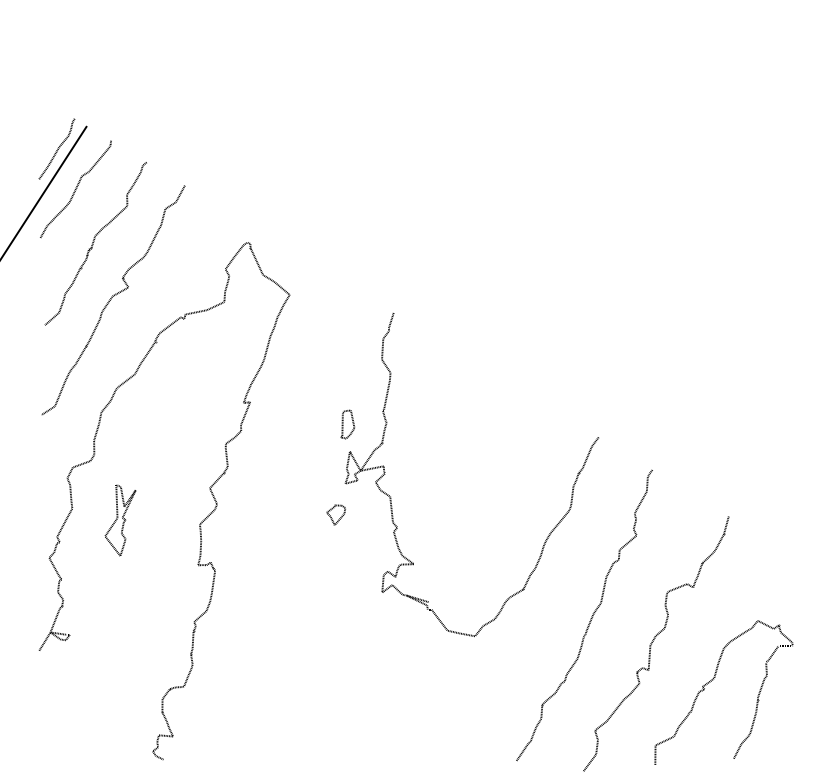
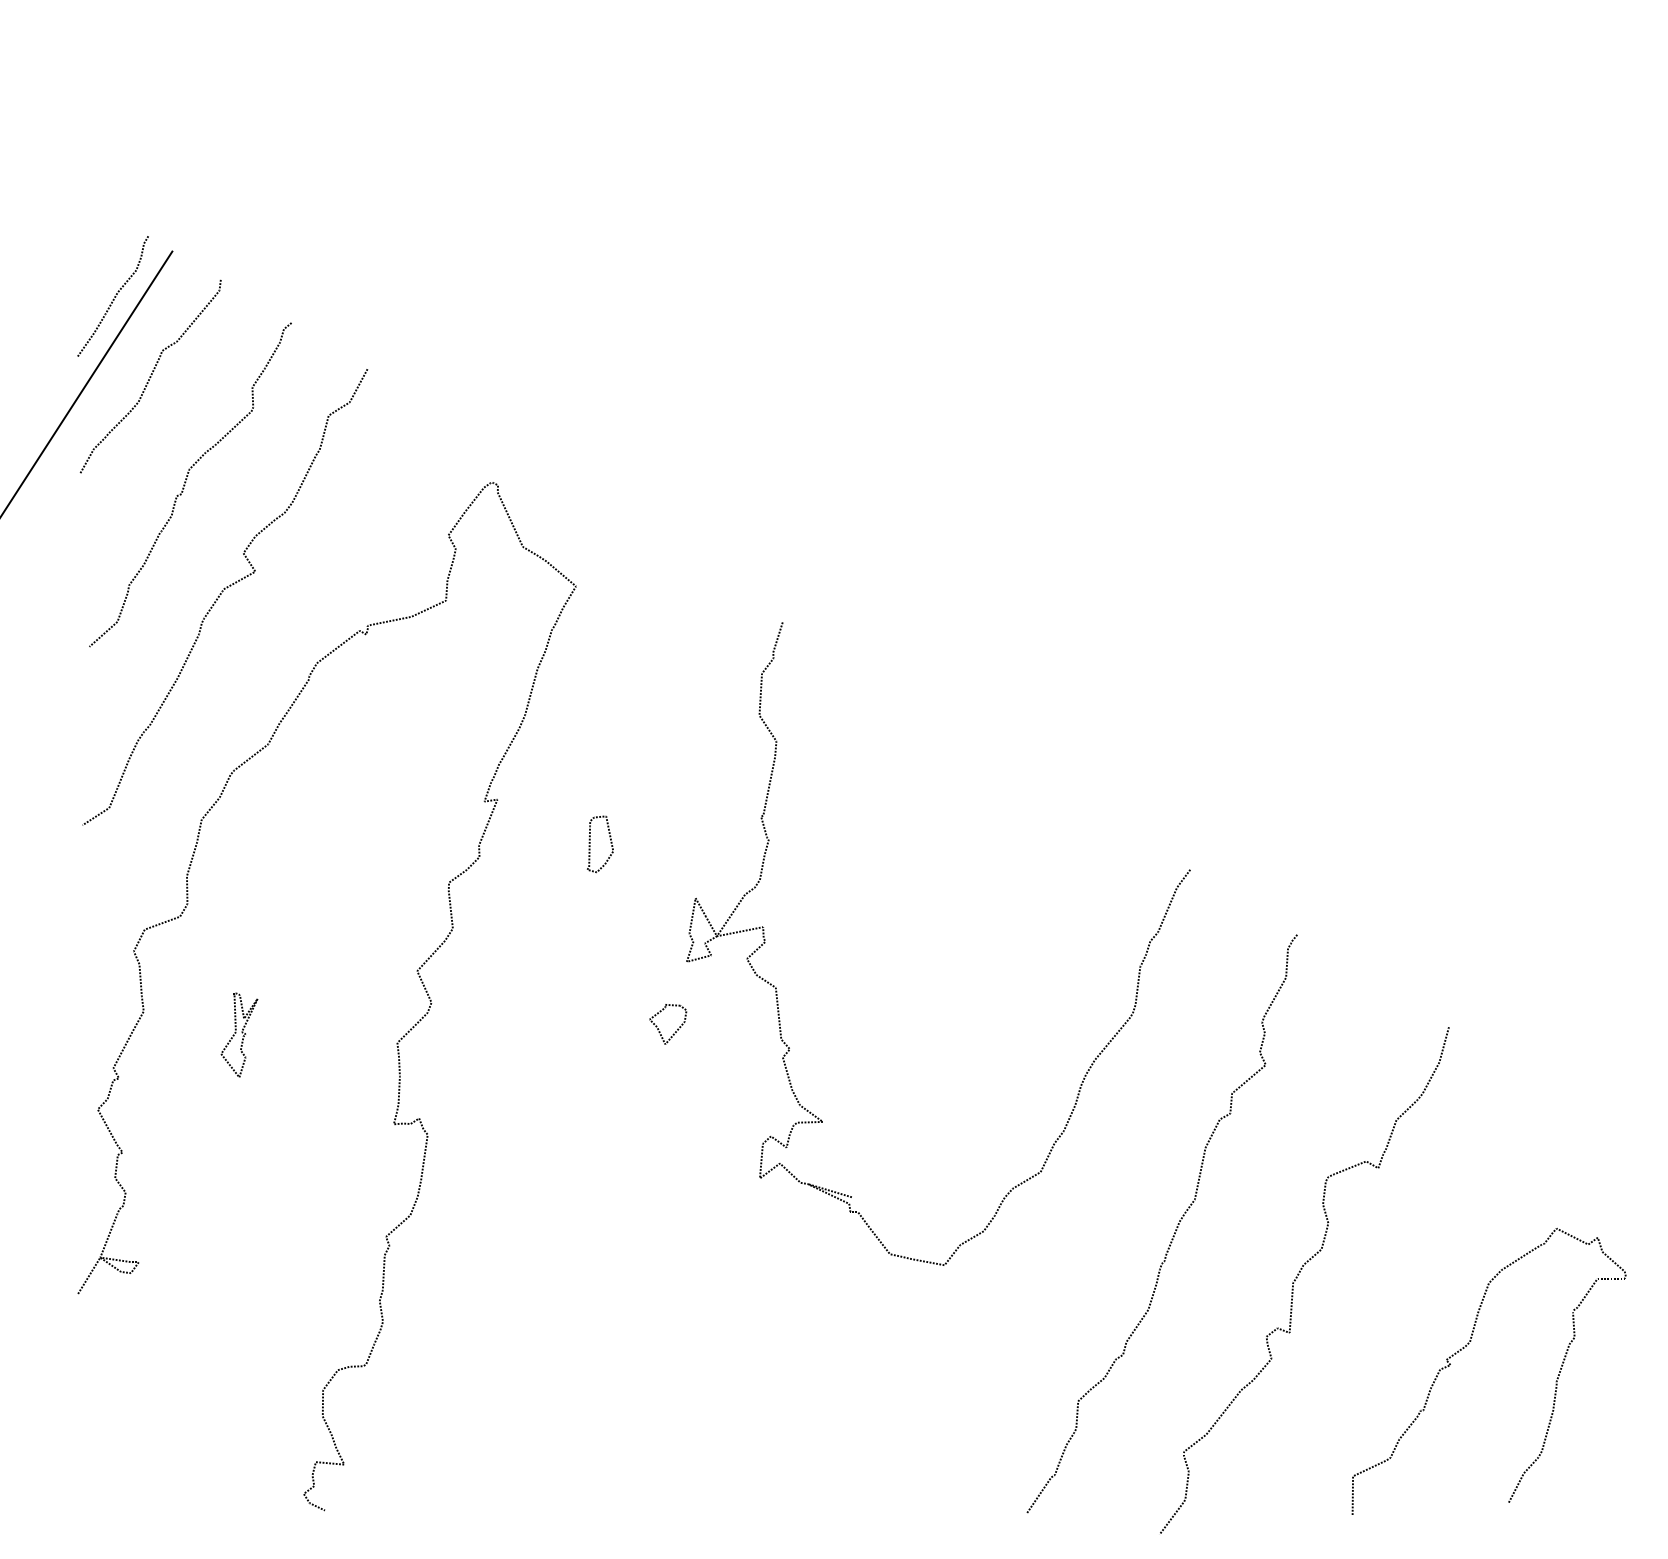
part: (347, 424) -> (599, 844), moved
part: (120, 520) -> (239, 1035), size x0.6
curve: (713, 680) -> (1468, 1347), moved

